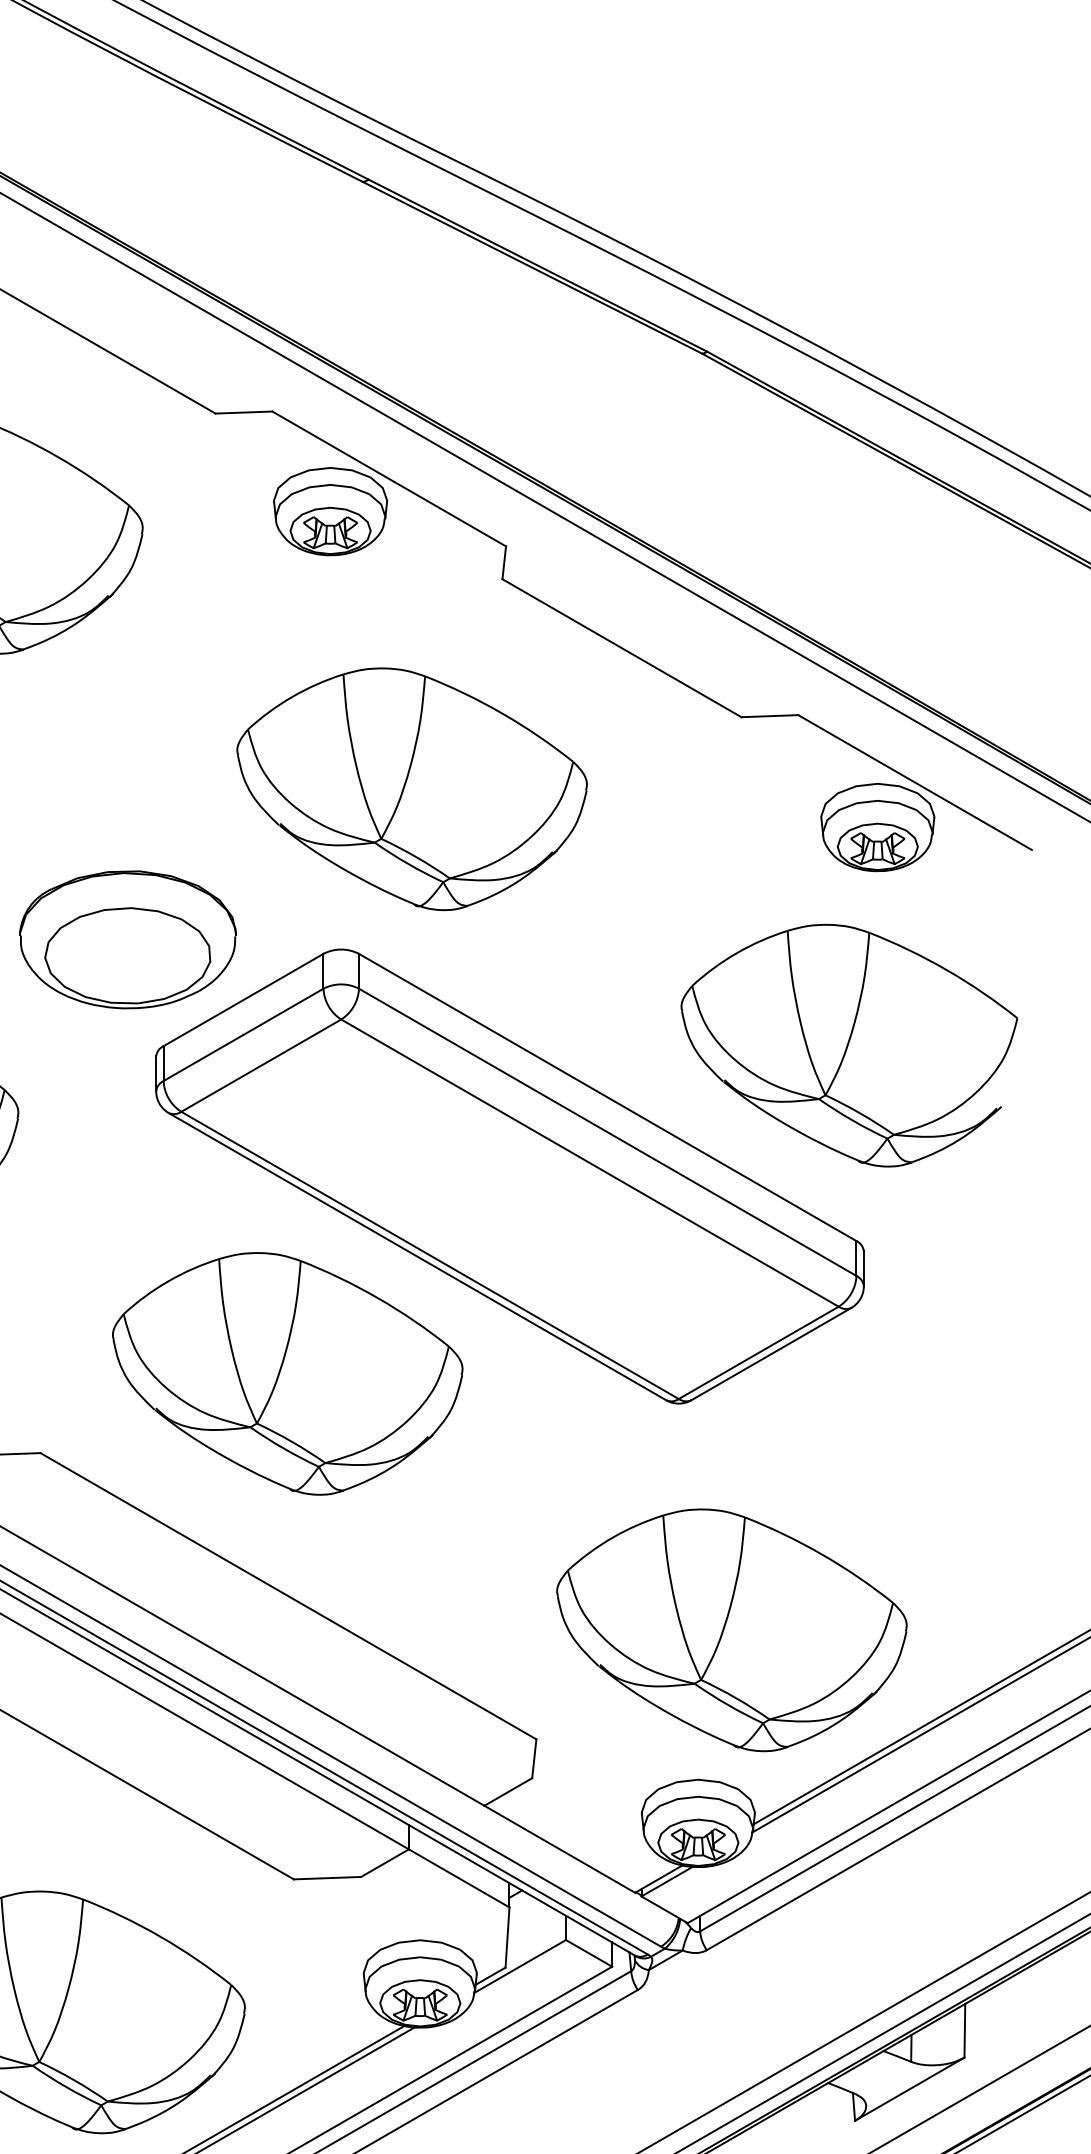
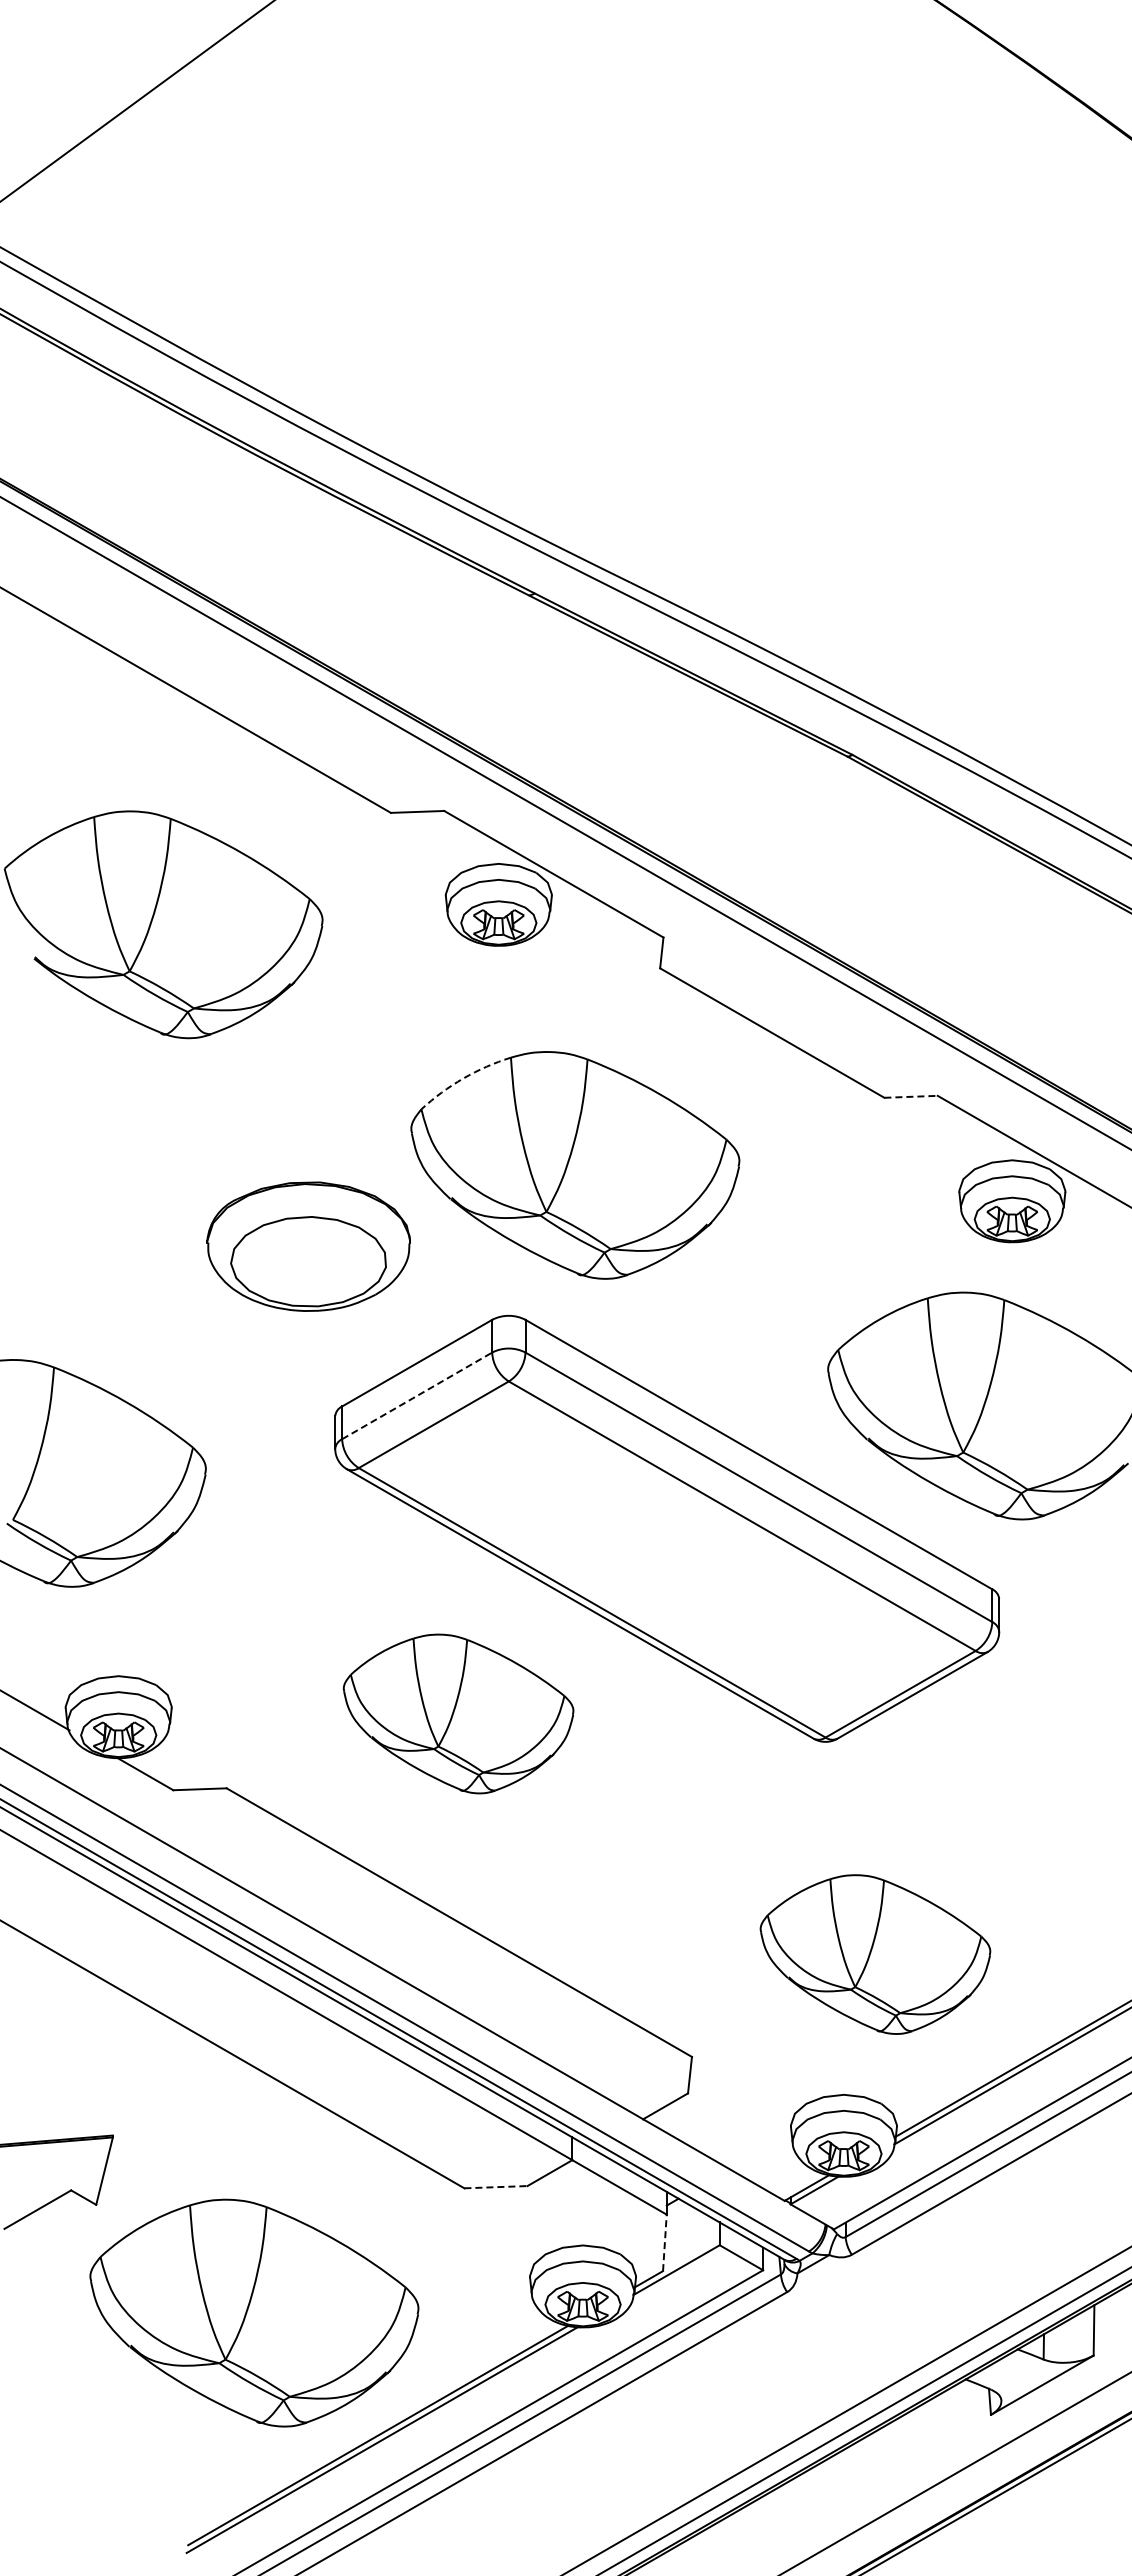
arc: (292, 696) -> (463, 1078), solid -> dashed
line: (770, 715) -> (911, 1096), solid -> dashed
part: (127, 939) -> (308, 1246), moved
line: (243, 1034) -> (417, 1395), solid -> dashed
part: (287, 1373) -> (458, 1713), size x0.7
part: (731, 1630) -> (875, 1954), size x0.7
line: (327, 1878) -> (495, 2187), solid -> dashed
line: (507, 1937) -> (664, 2242), solid -> dashed

